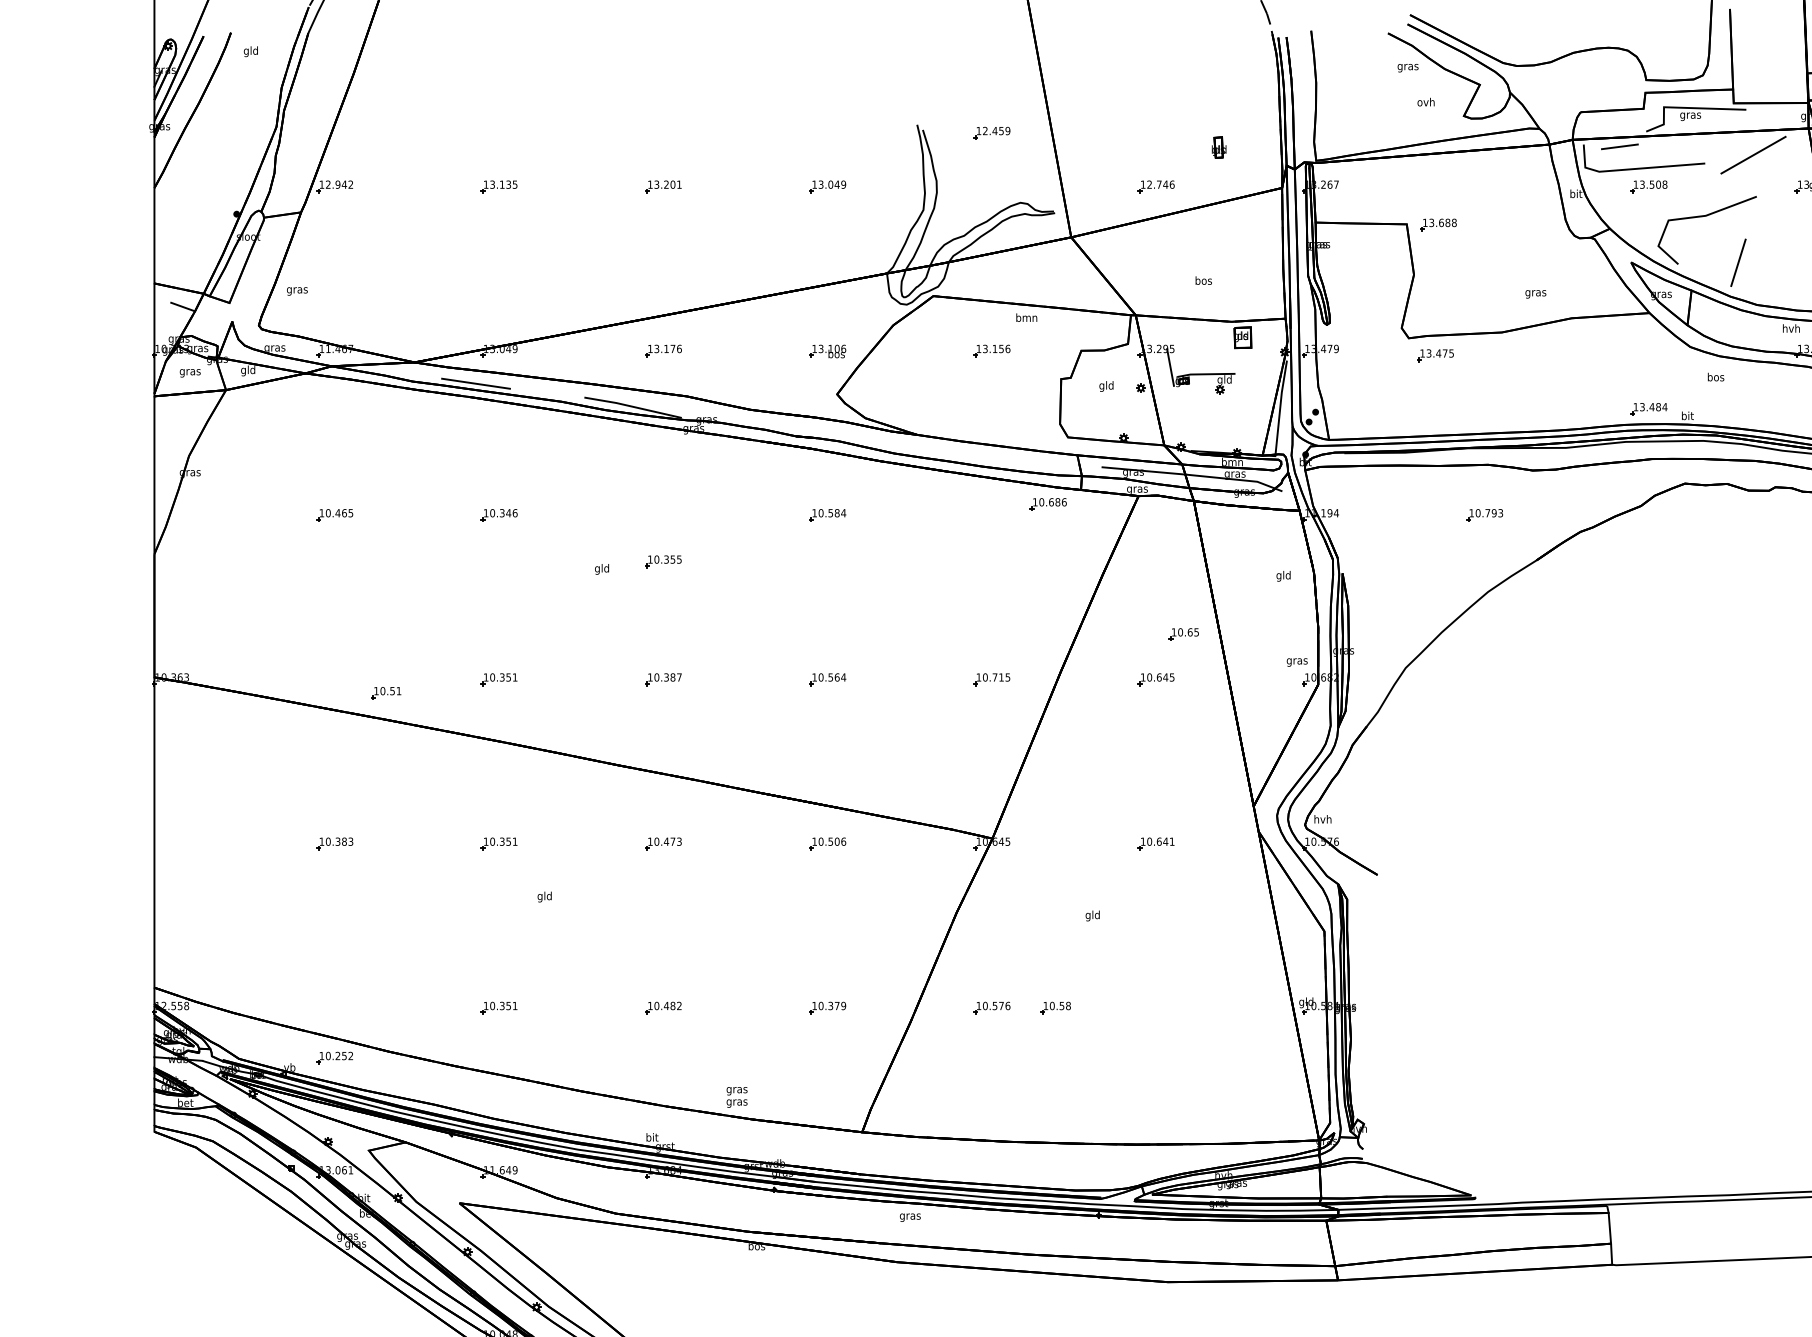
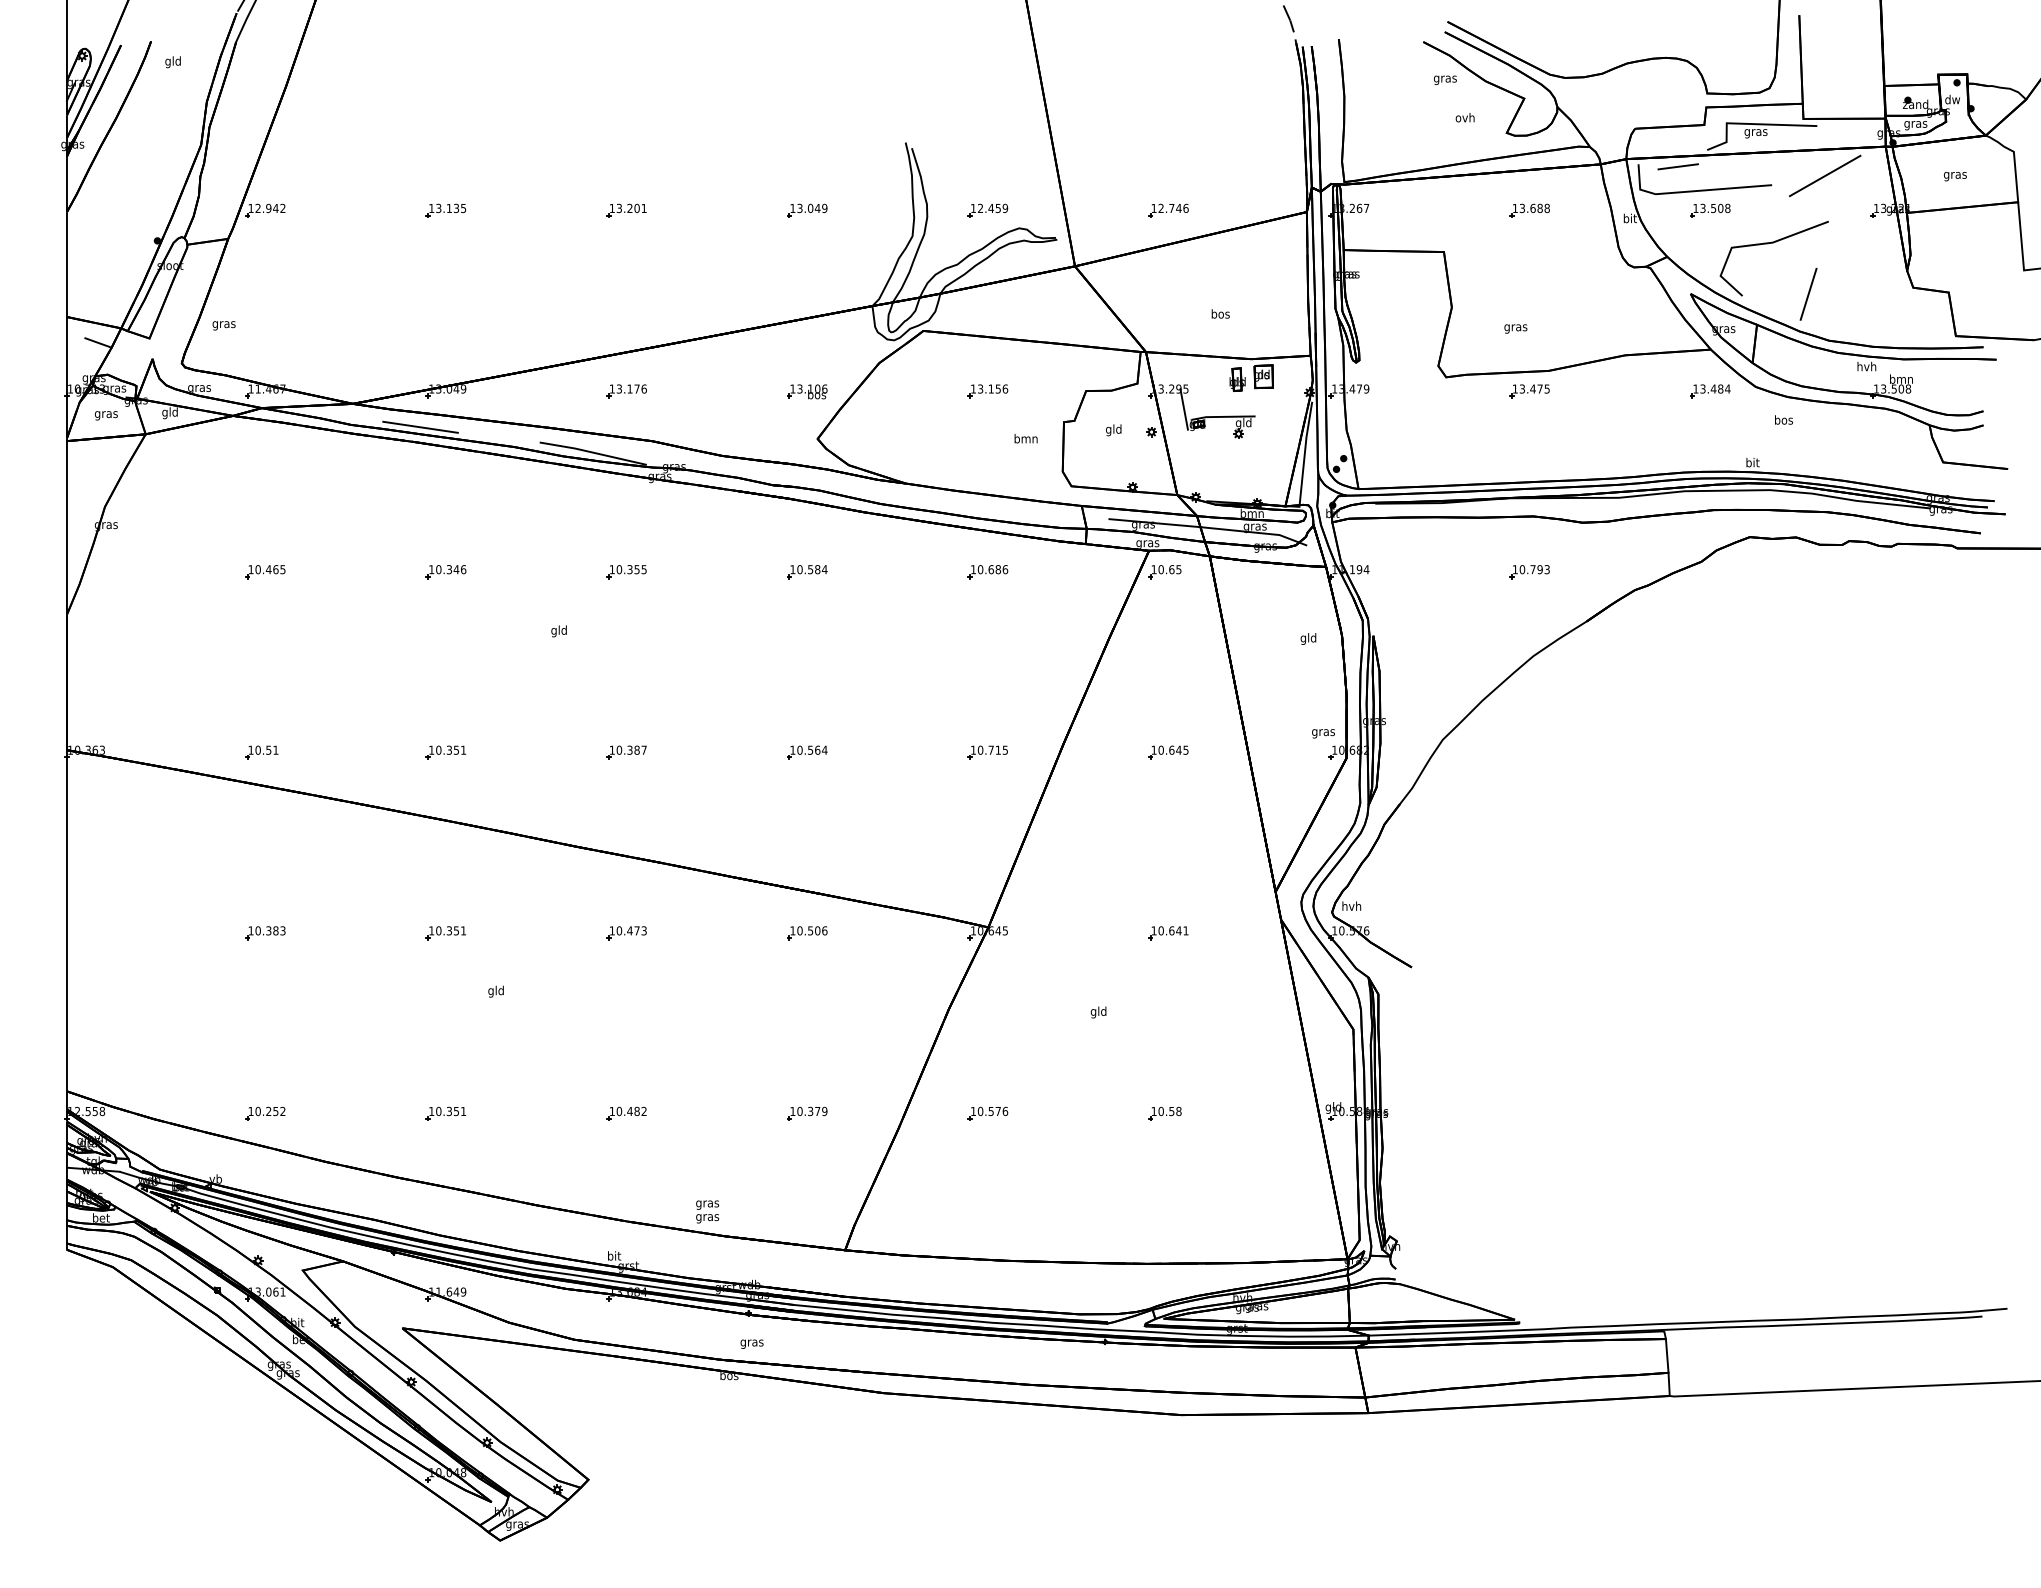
part: (991, 132) -> (987, 210), moved
part: (1219, 147) -> (1237, 379), moved
part: (1438, 224) -> (1529, 210), moved
text: (1535, 293) -> (1515, 328), moved
text: (1026, 317) -> (1025, 438), moved
part: (1435, 355) -> (1529, 391), moved
part: (1649, 409) -> (1710, 391), moved
part: (1048, 504) -> (987, 572), moved
part: (663, 562) -> (626, 572), moved
part: (1183, 634) -> (1164, 572), moved
part: (385, 693) -> (261, 752), moved
part: (1055, 1007) -> (1164, 1113), moved
part: (334, 1057) -> (265, 1113), moved
text: (909, 1217) -> (751, 1343), moved

